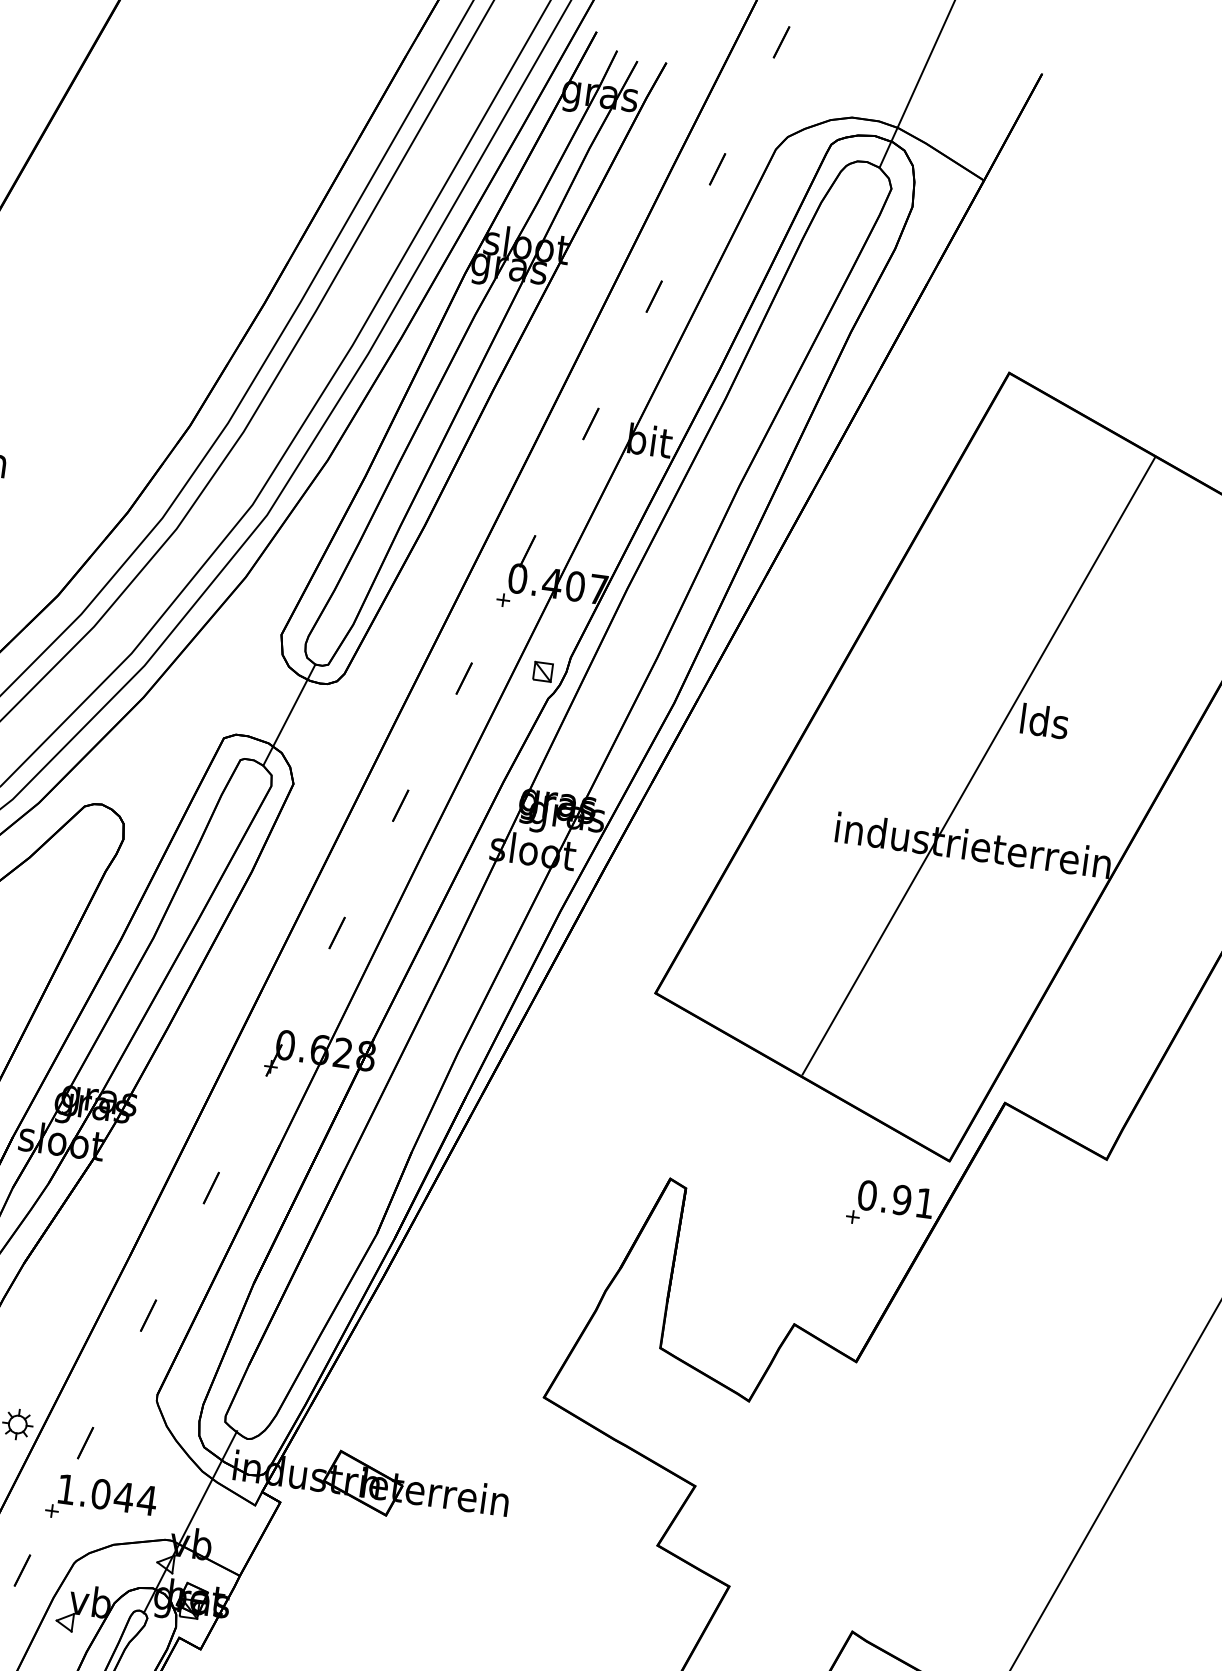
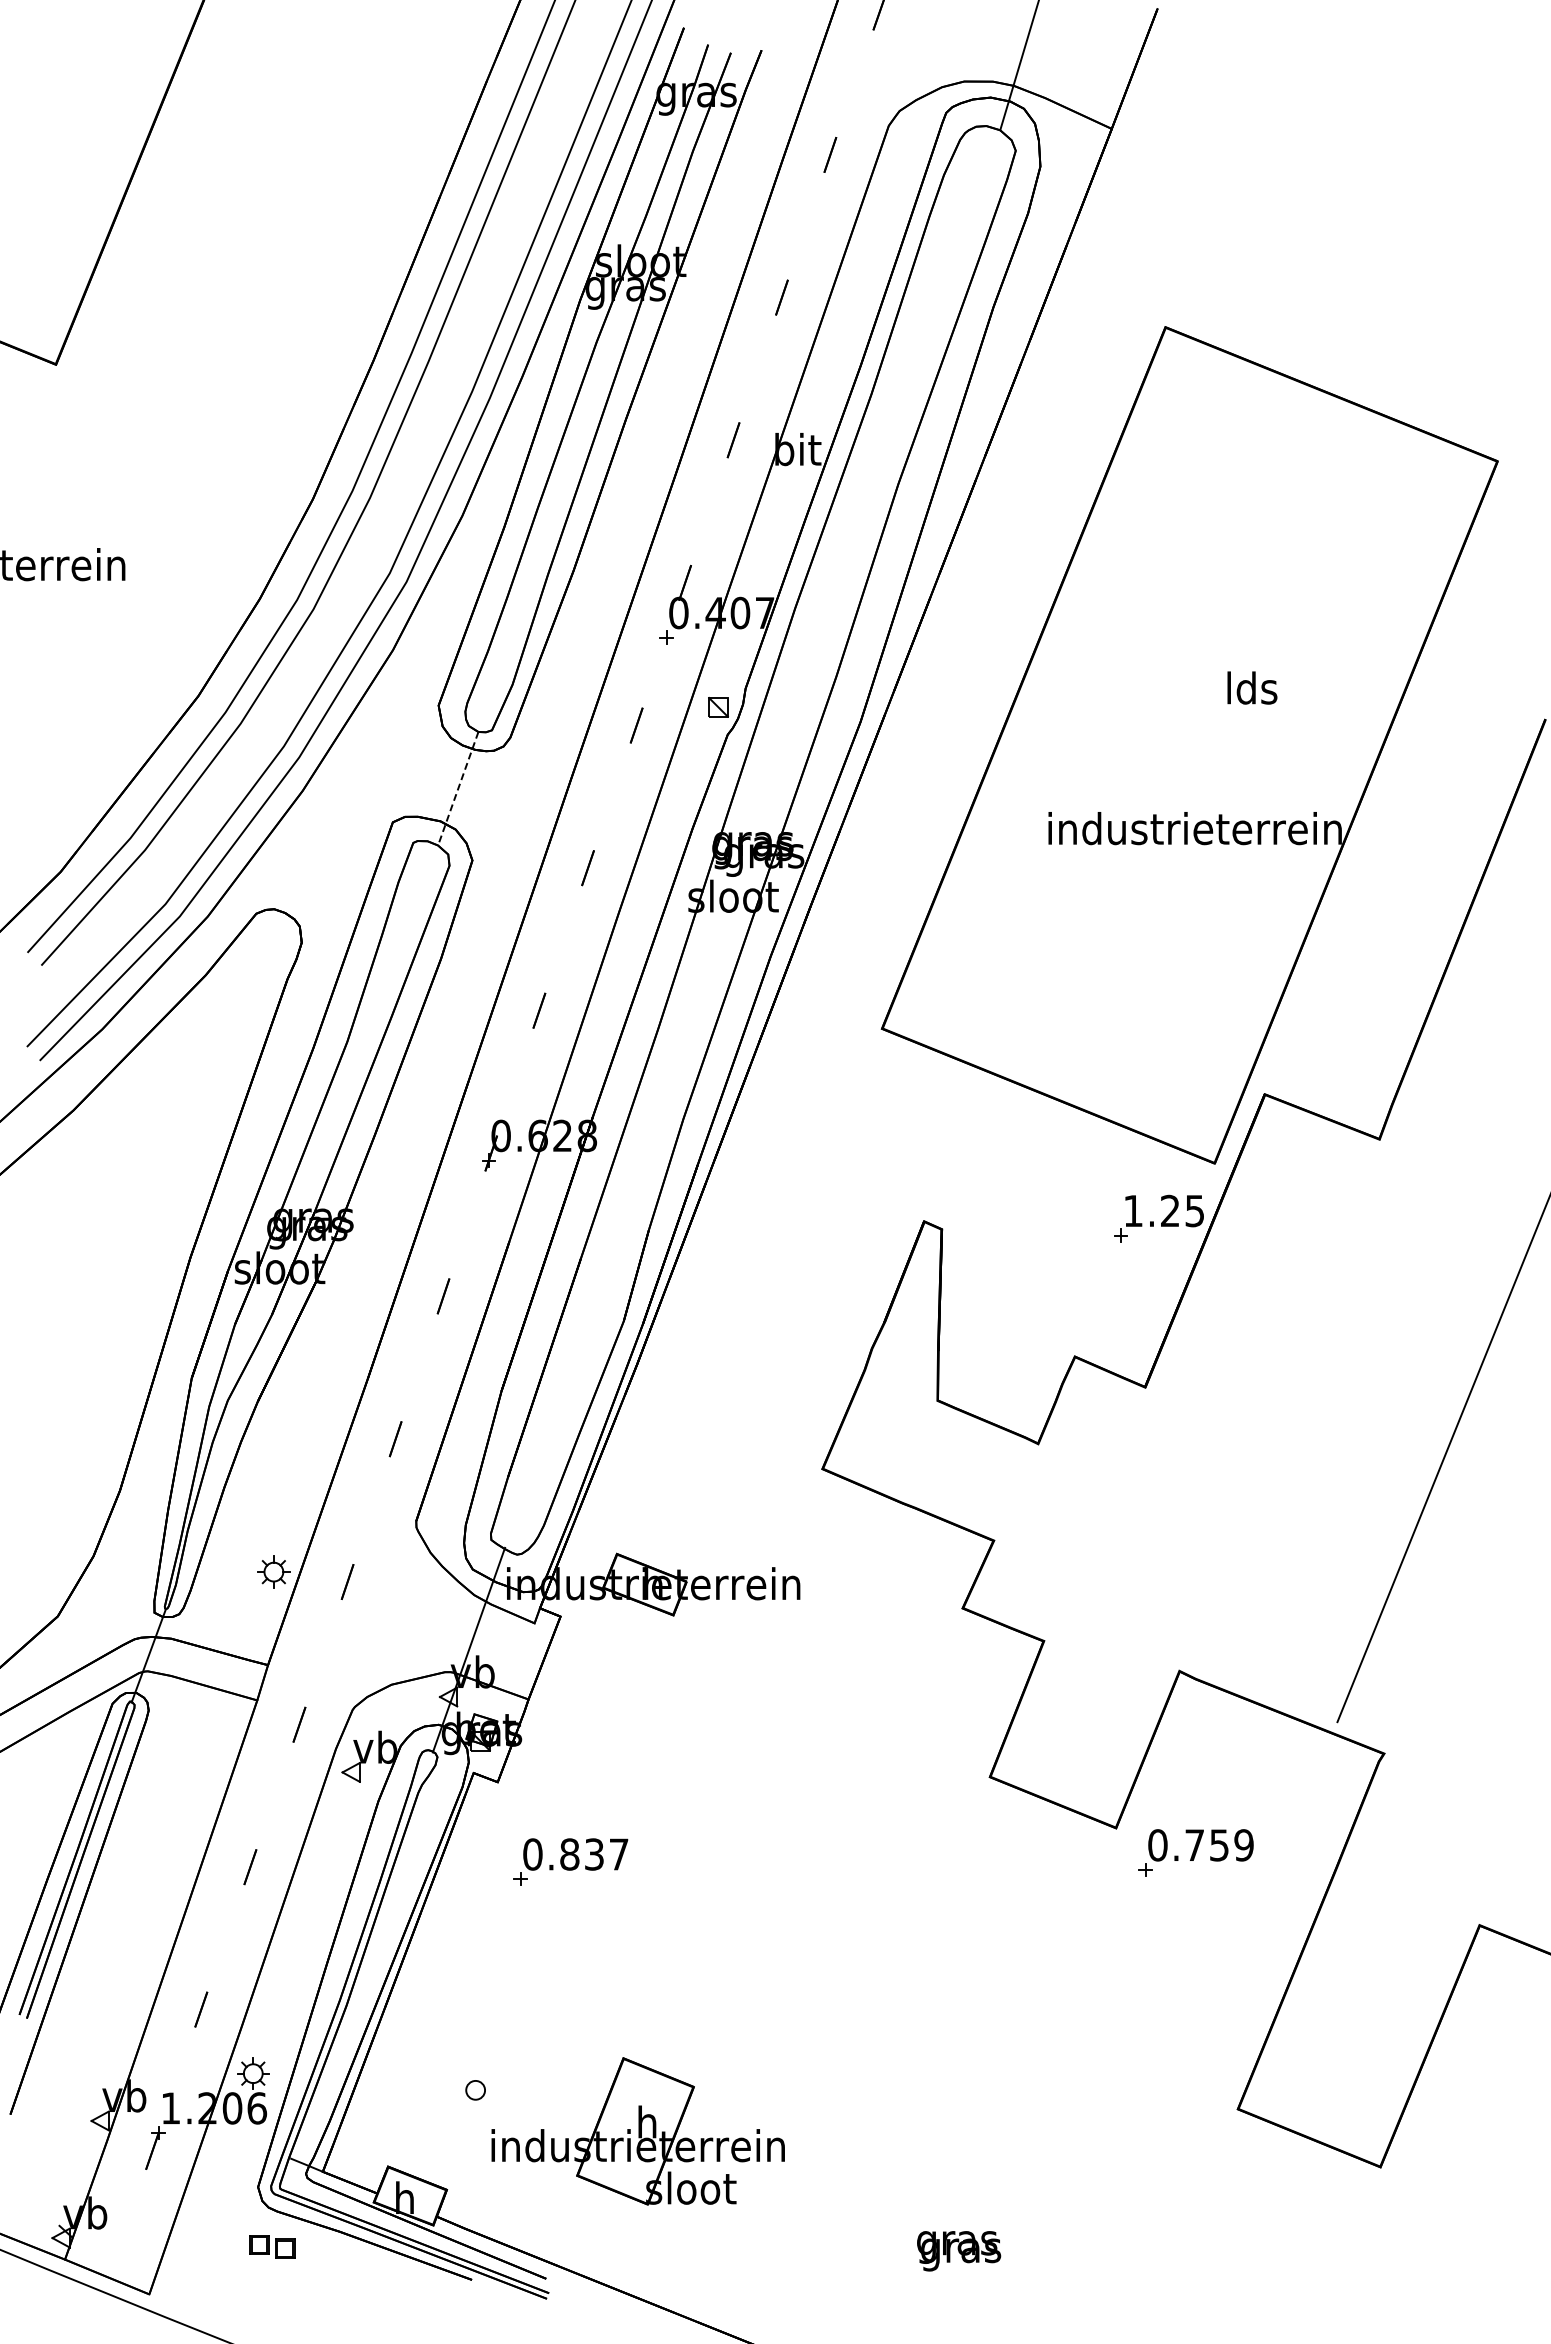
line: (289, 715) -> (458, 789), solid -> dashed
line: (978, 766) -> (1189, 744), removed
text: (895, 1198) -> (1163, 1210), 0.91 -> 1.25
part: (101, 1500) -> (372, 1640), removed

